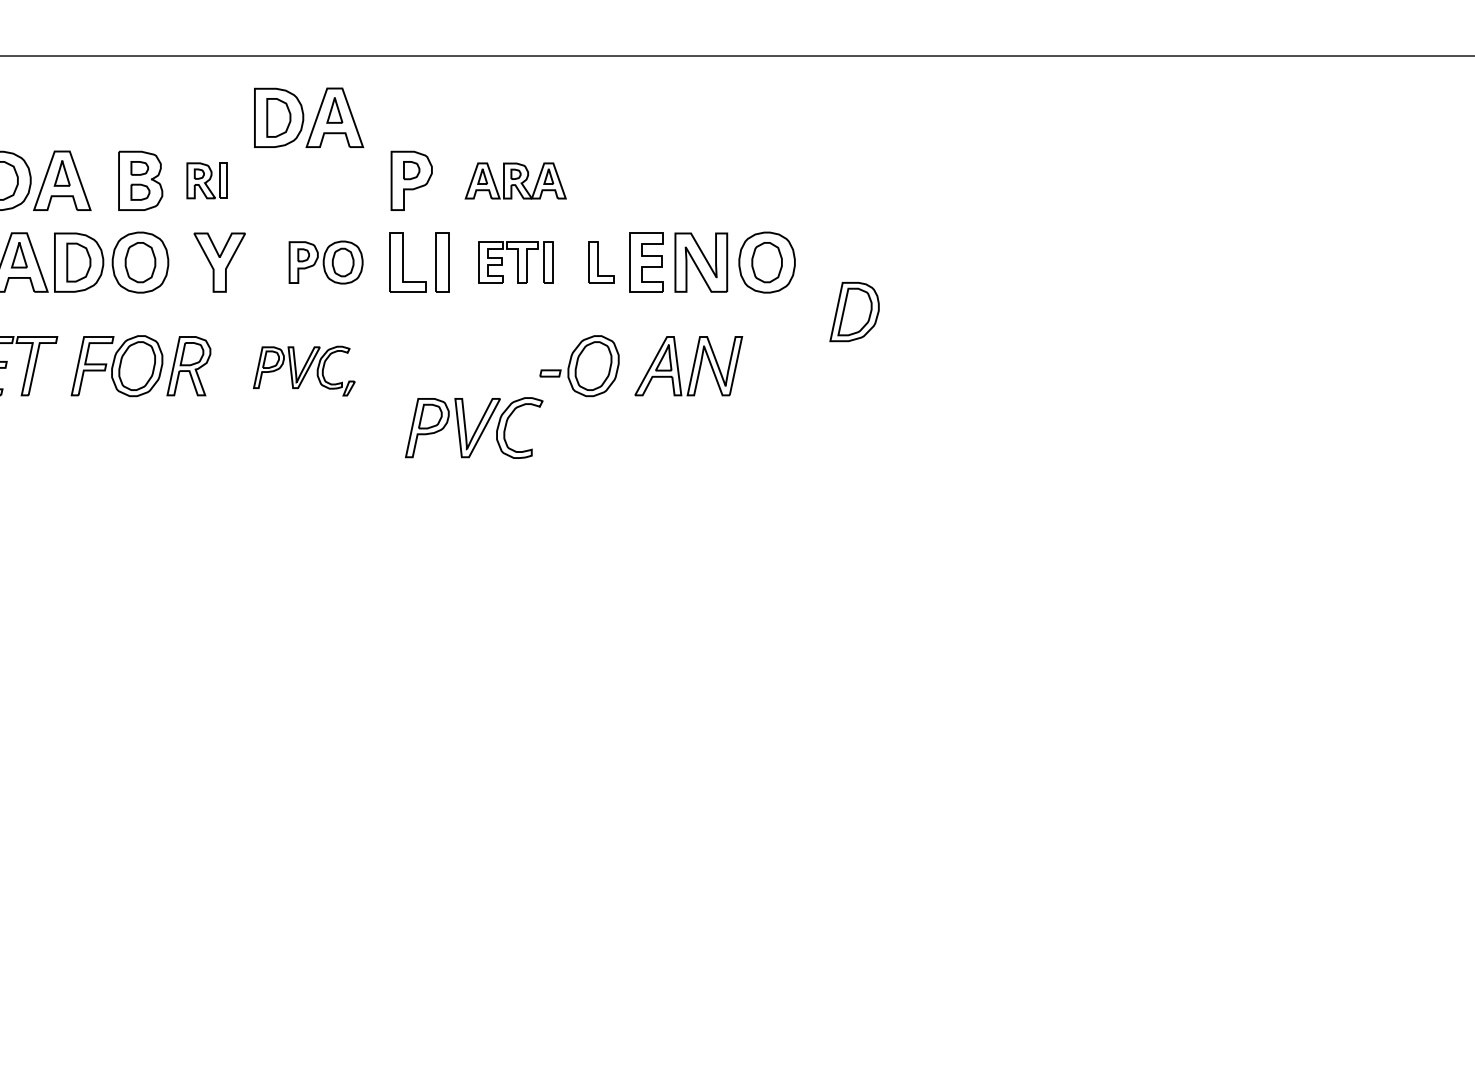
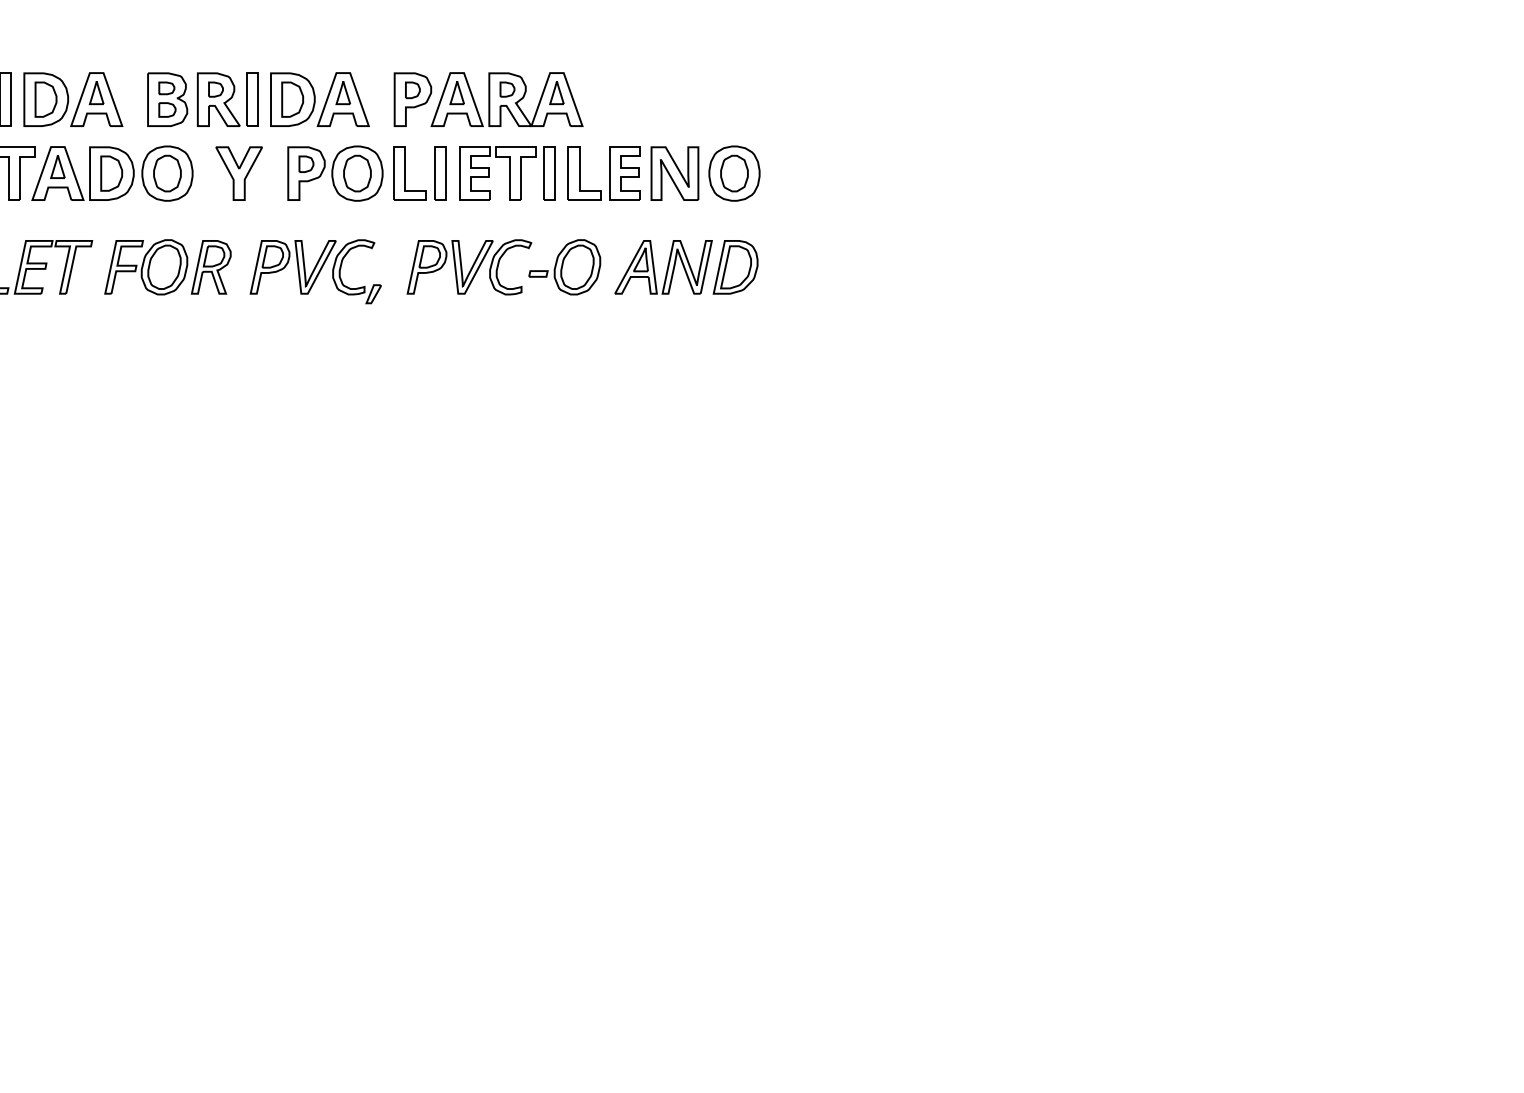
part: (308, 117) -> (319, 99), moved
part: (206, 180) -> (227, 99), size x1.67
part: (515, 180) -> (506, 99), size x1.67
part: (326, 262) -> (335, 173), size x1.43
part: (516, 262) -> (507, 173), size x1.43
part: (601, 262) -> (584, 173), size x1.43
part: (854, 312) -> (735, 267), moved
part: (304, 370) -> (315, 271), size x1.43
part: (474, 428) -> (469, 267), moved

